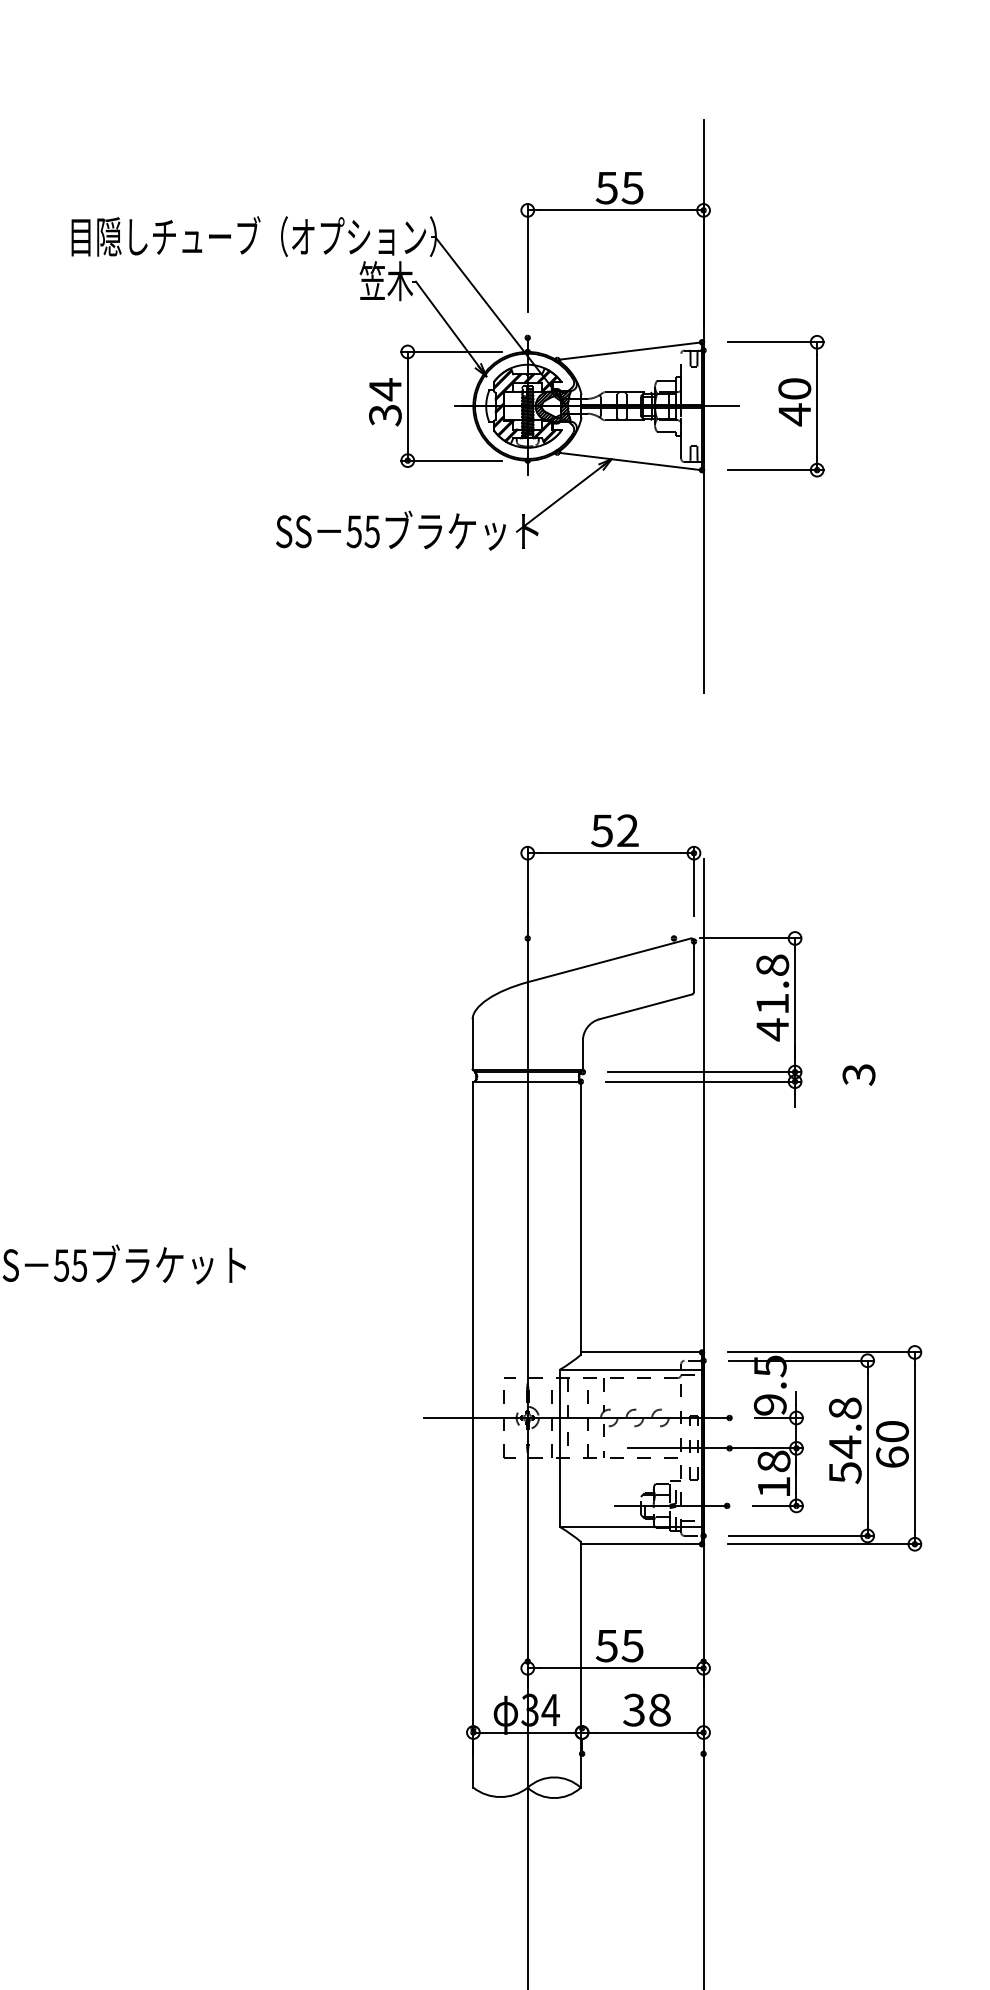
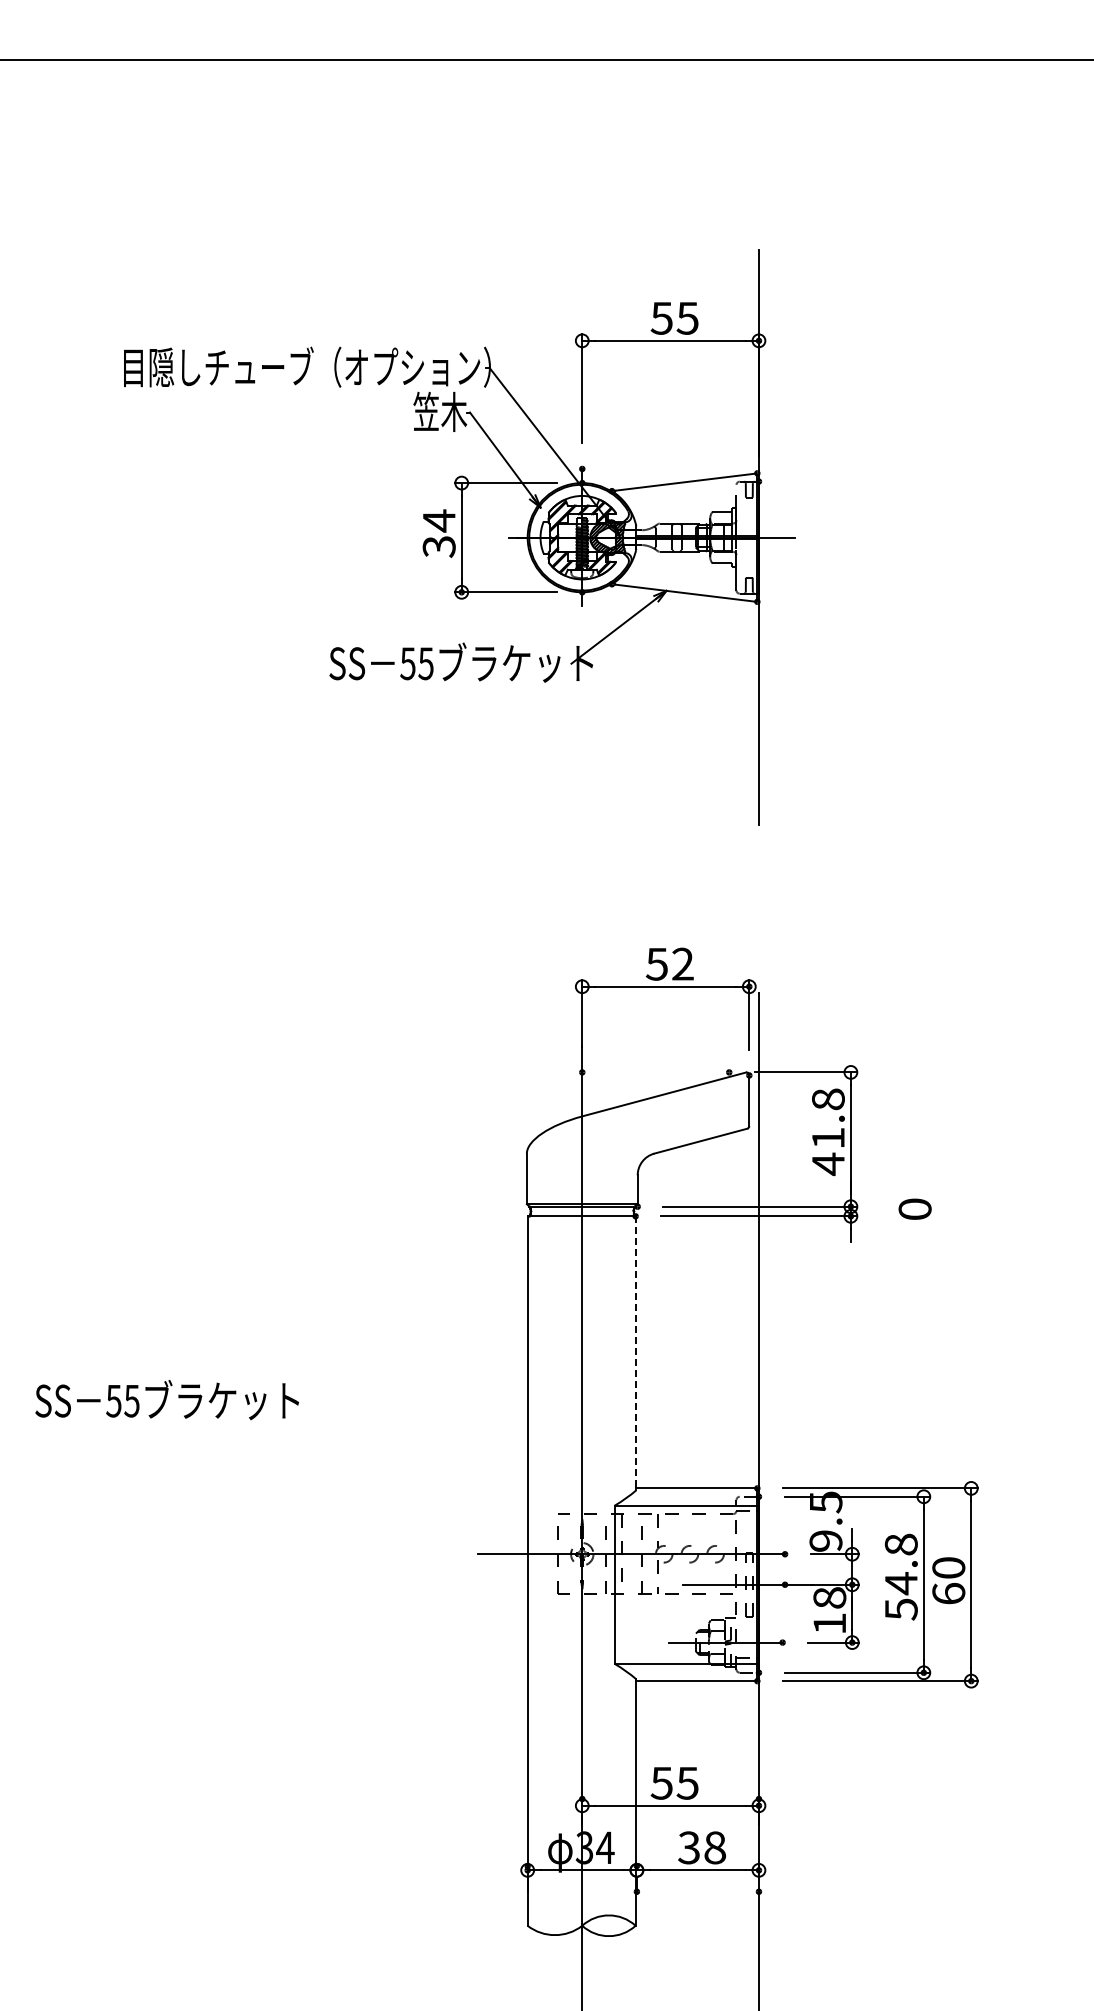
part: (775, 406) -> (831, 537), removed
text: (858, 1074) -> (914, 1209), 3 -> 0
line: (580, 1219) -> (635, 1354), solid -> dashed

